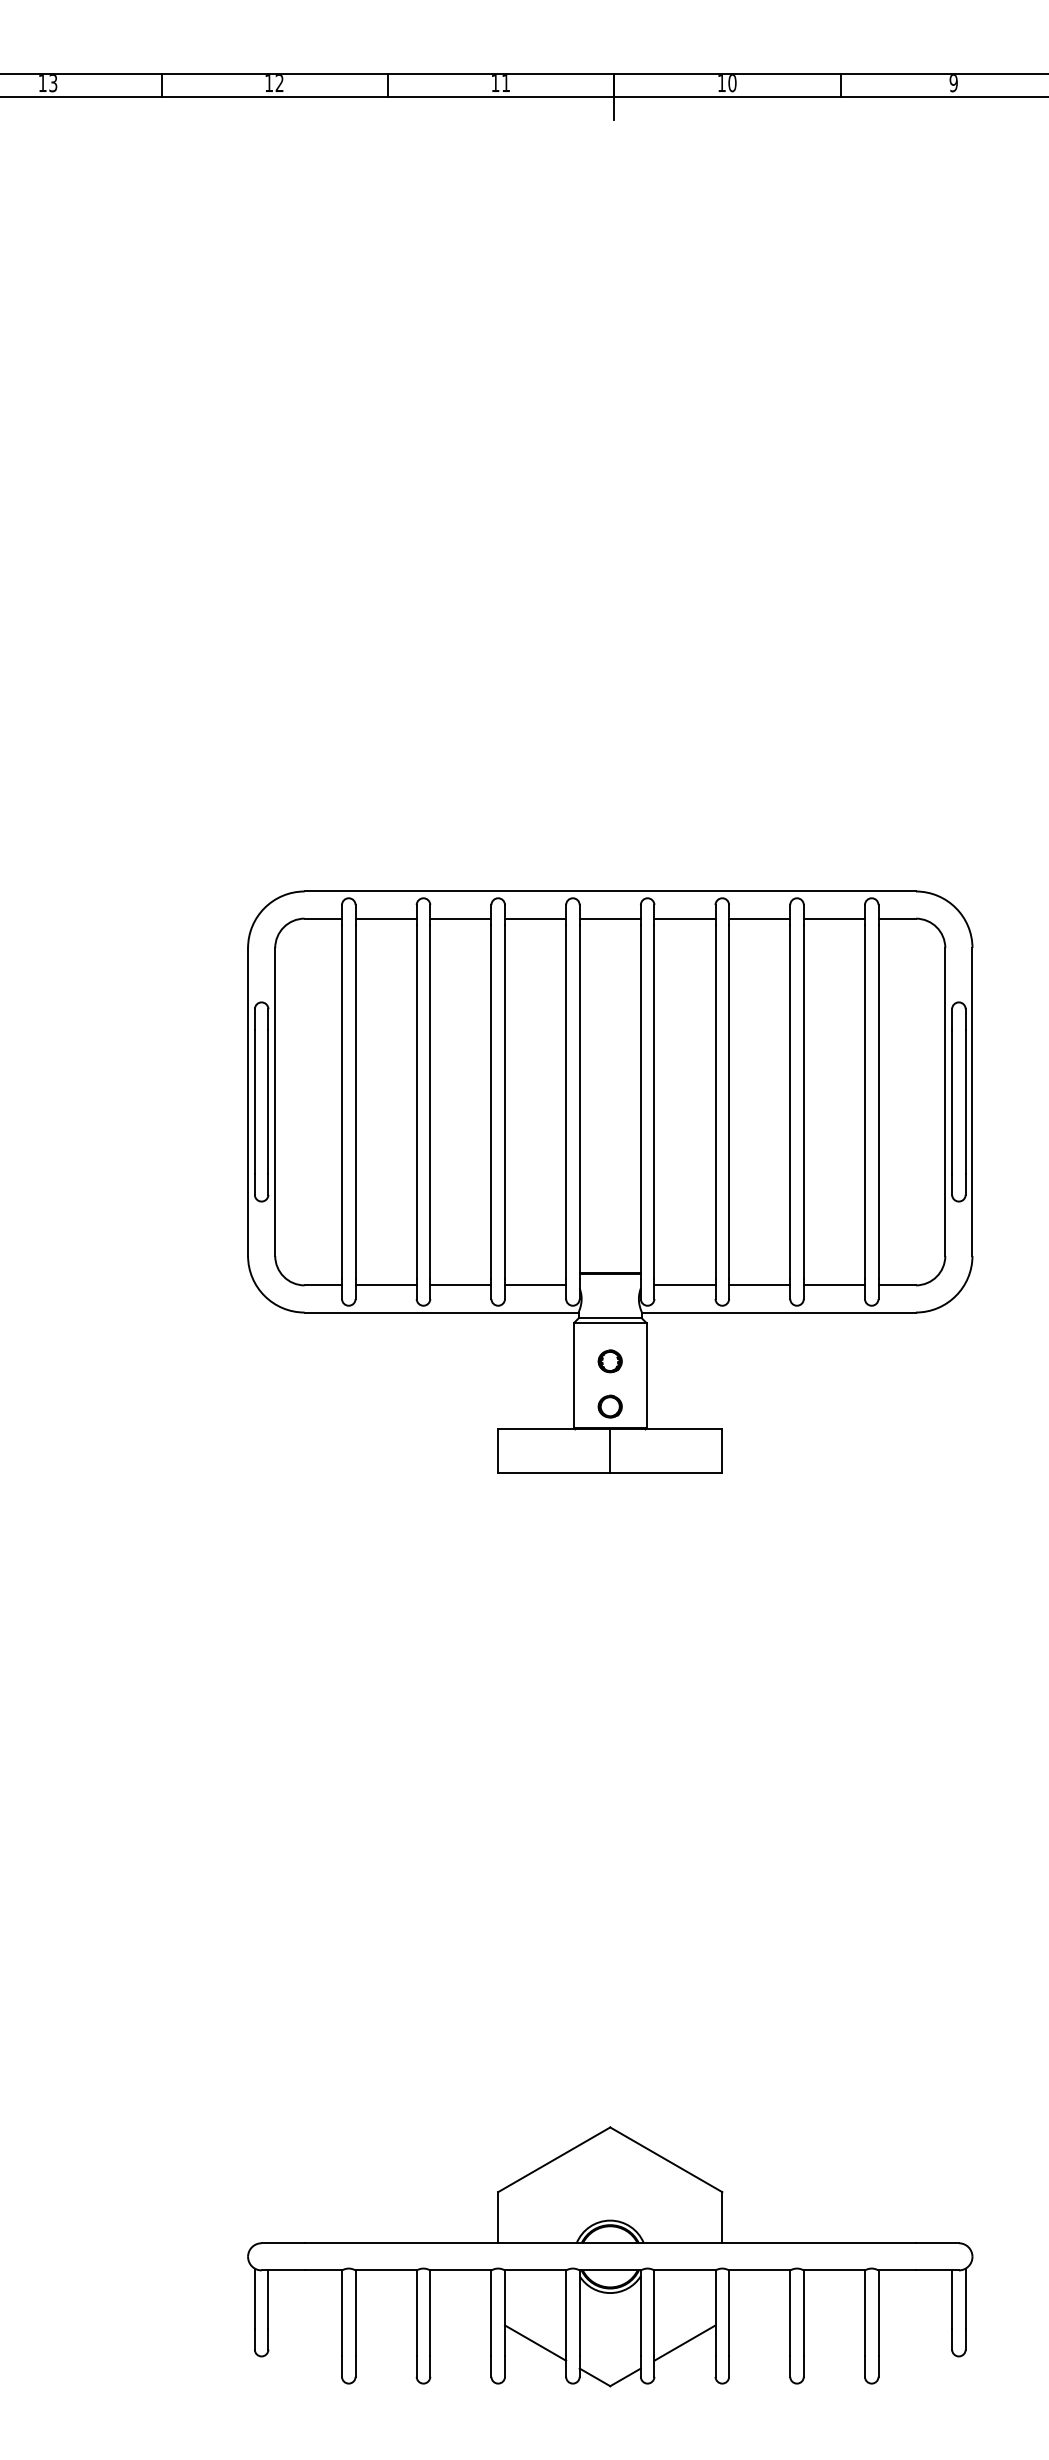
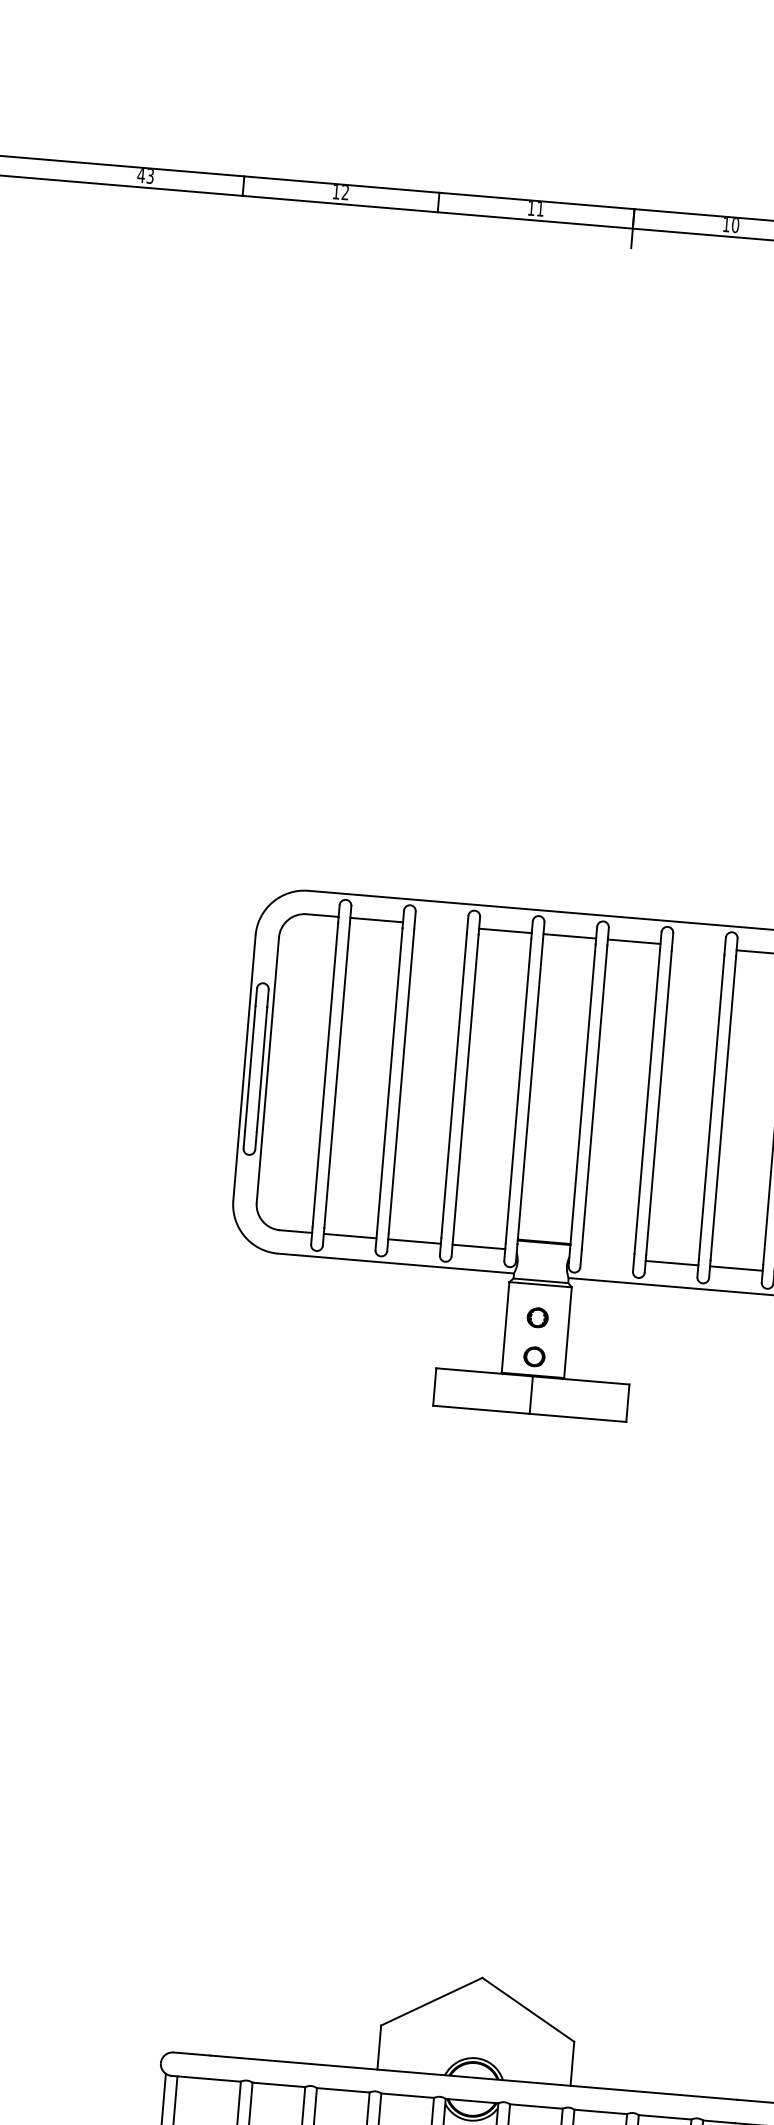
text: (42, 83) -> (141, 175), 13 -> 43
line: (460, 918) -> (440, 925), removed
line: (759, 918) -> (698, 947), removed
line: (684, 1285) -> (607, 1257), removed

